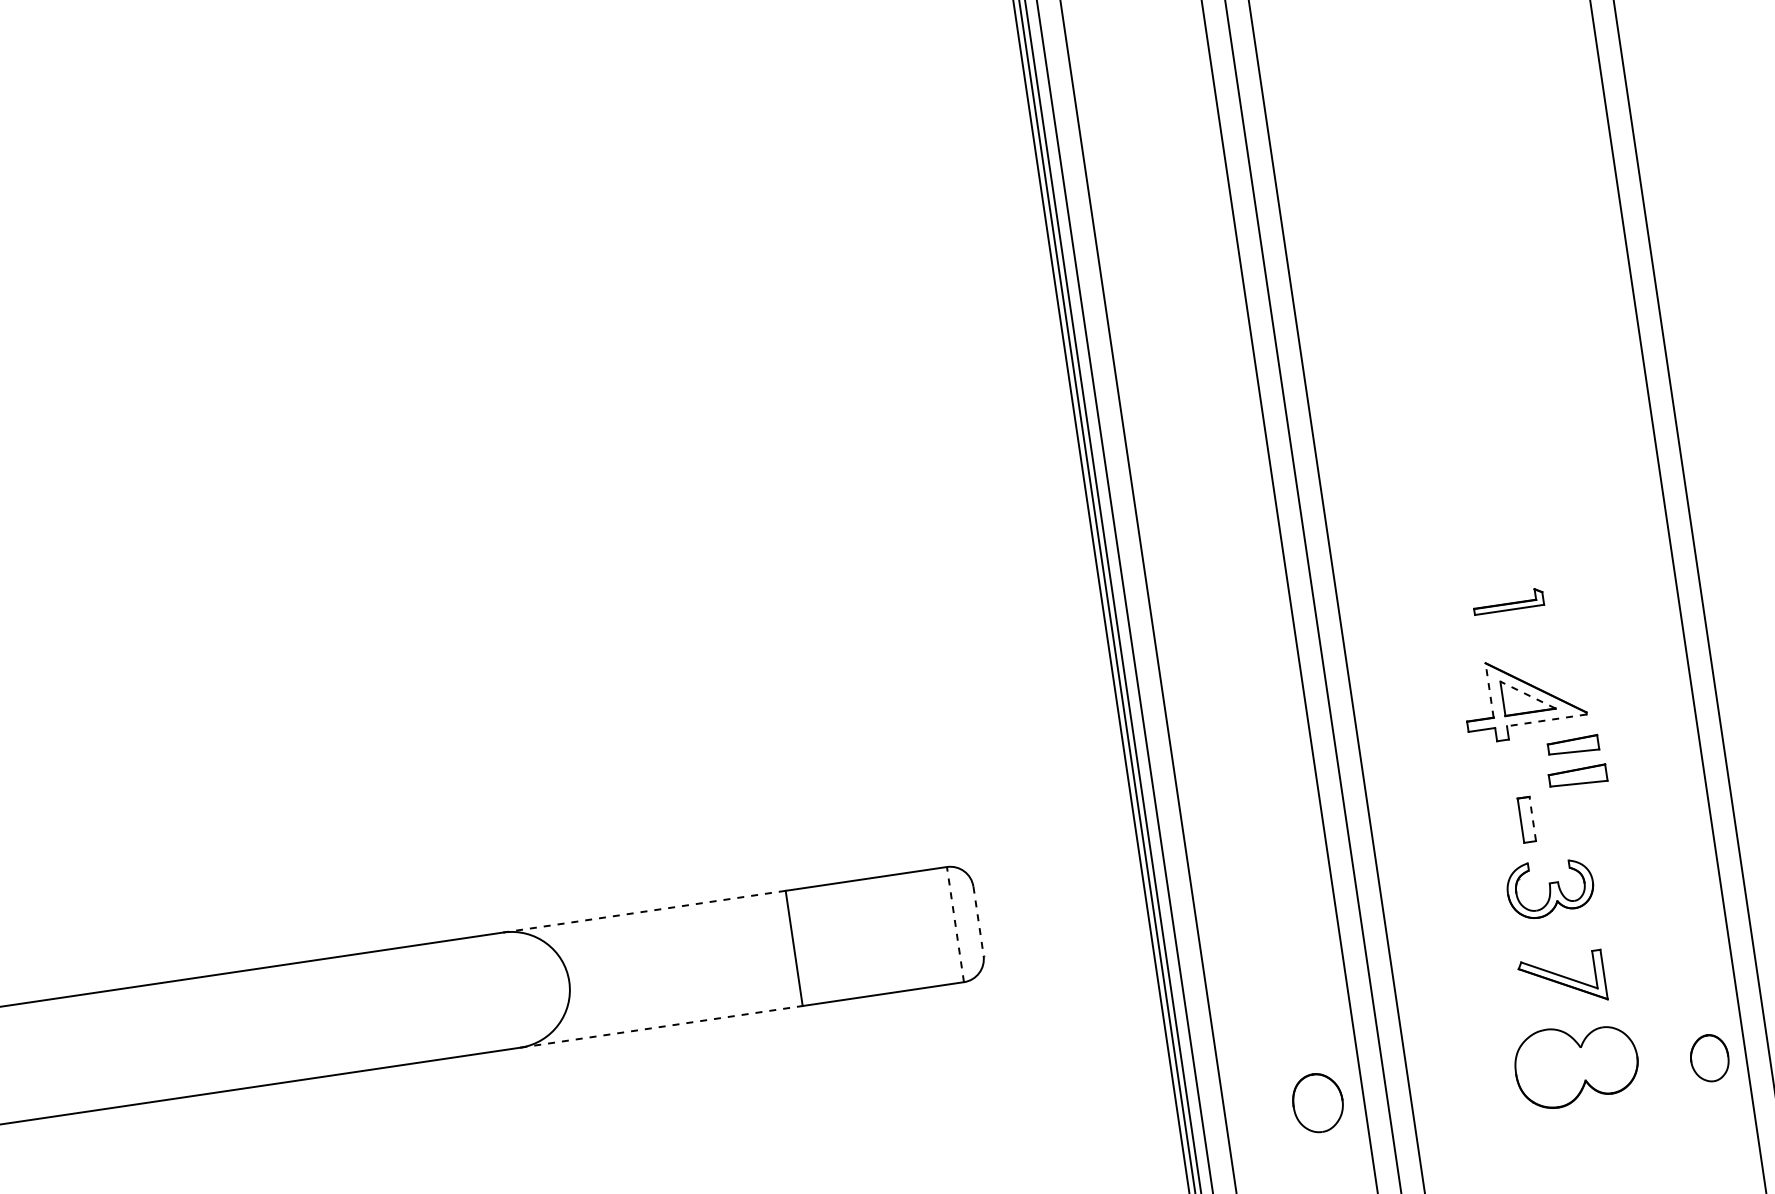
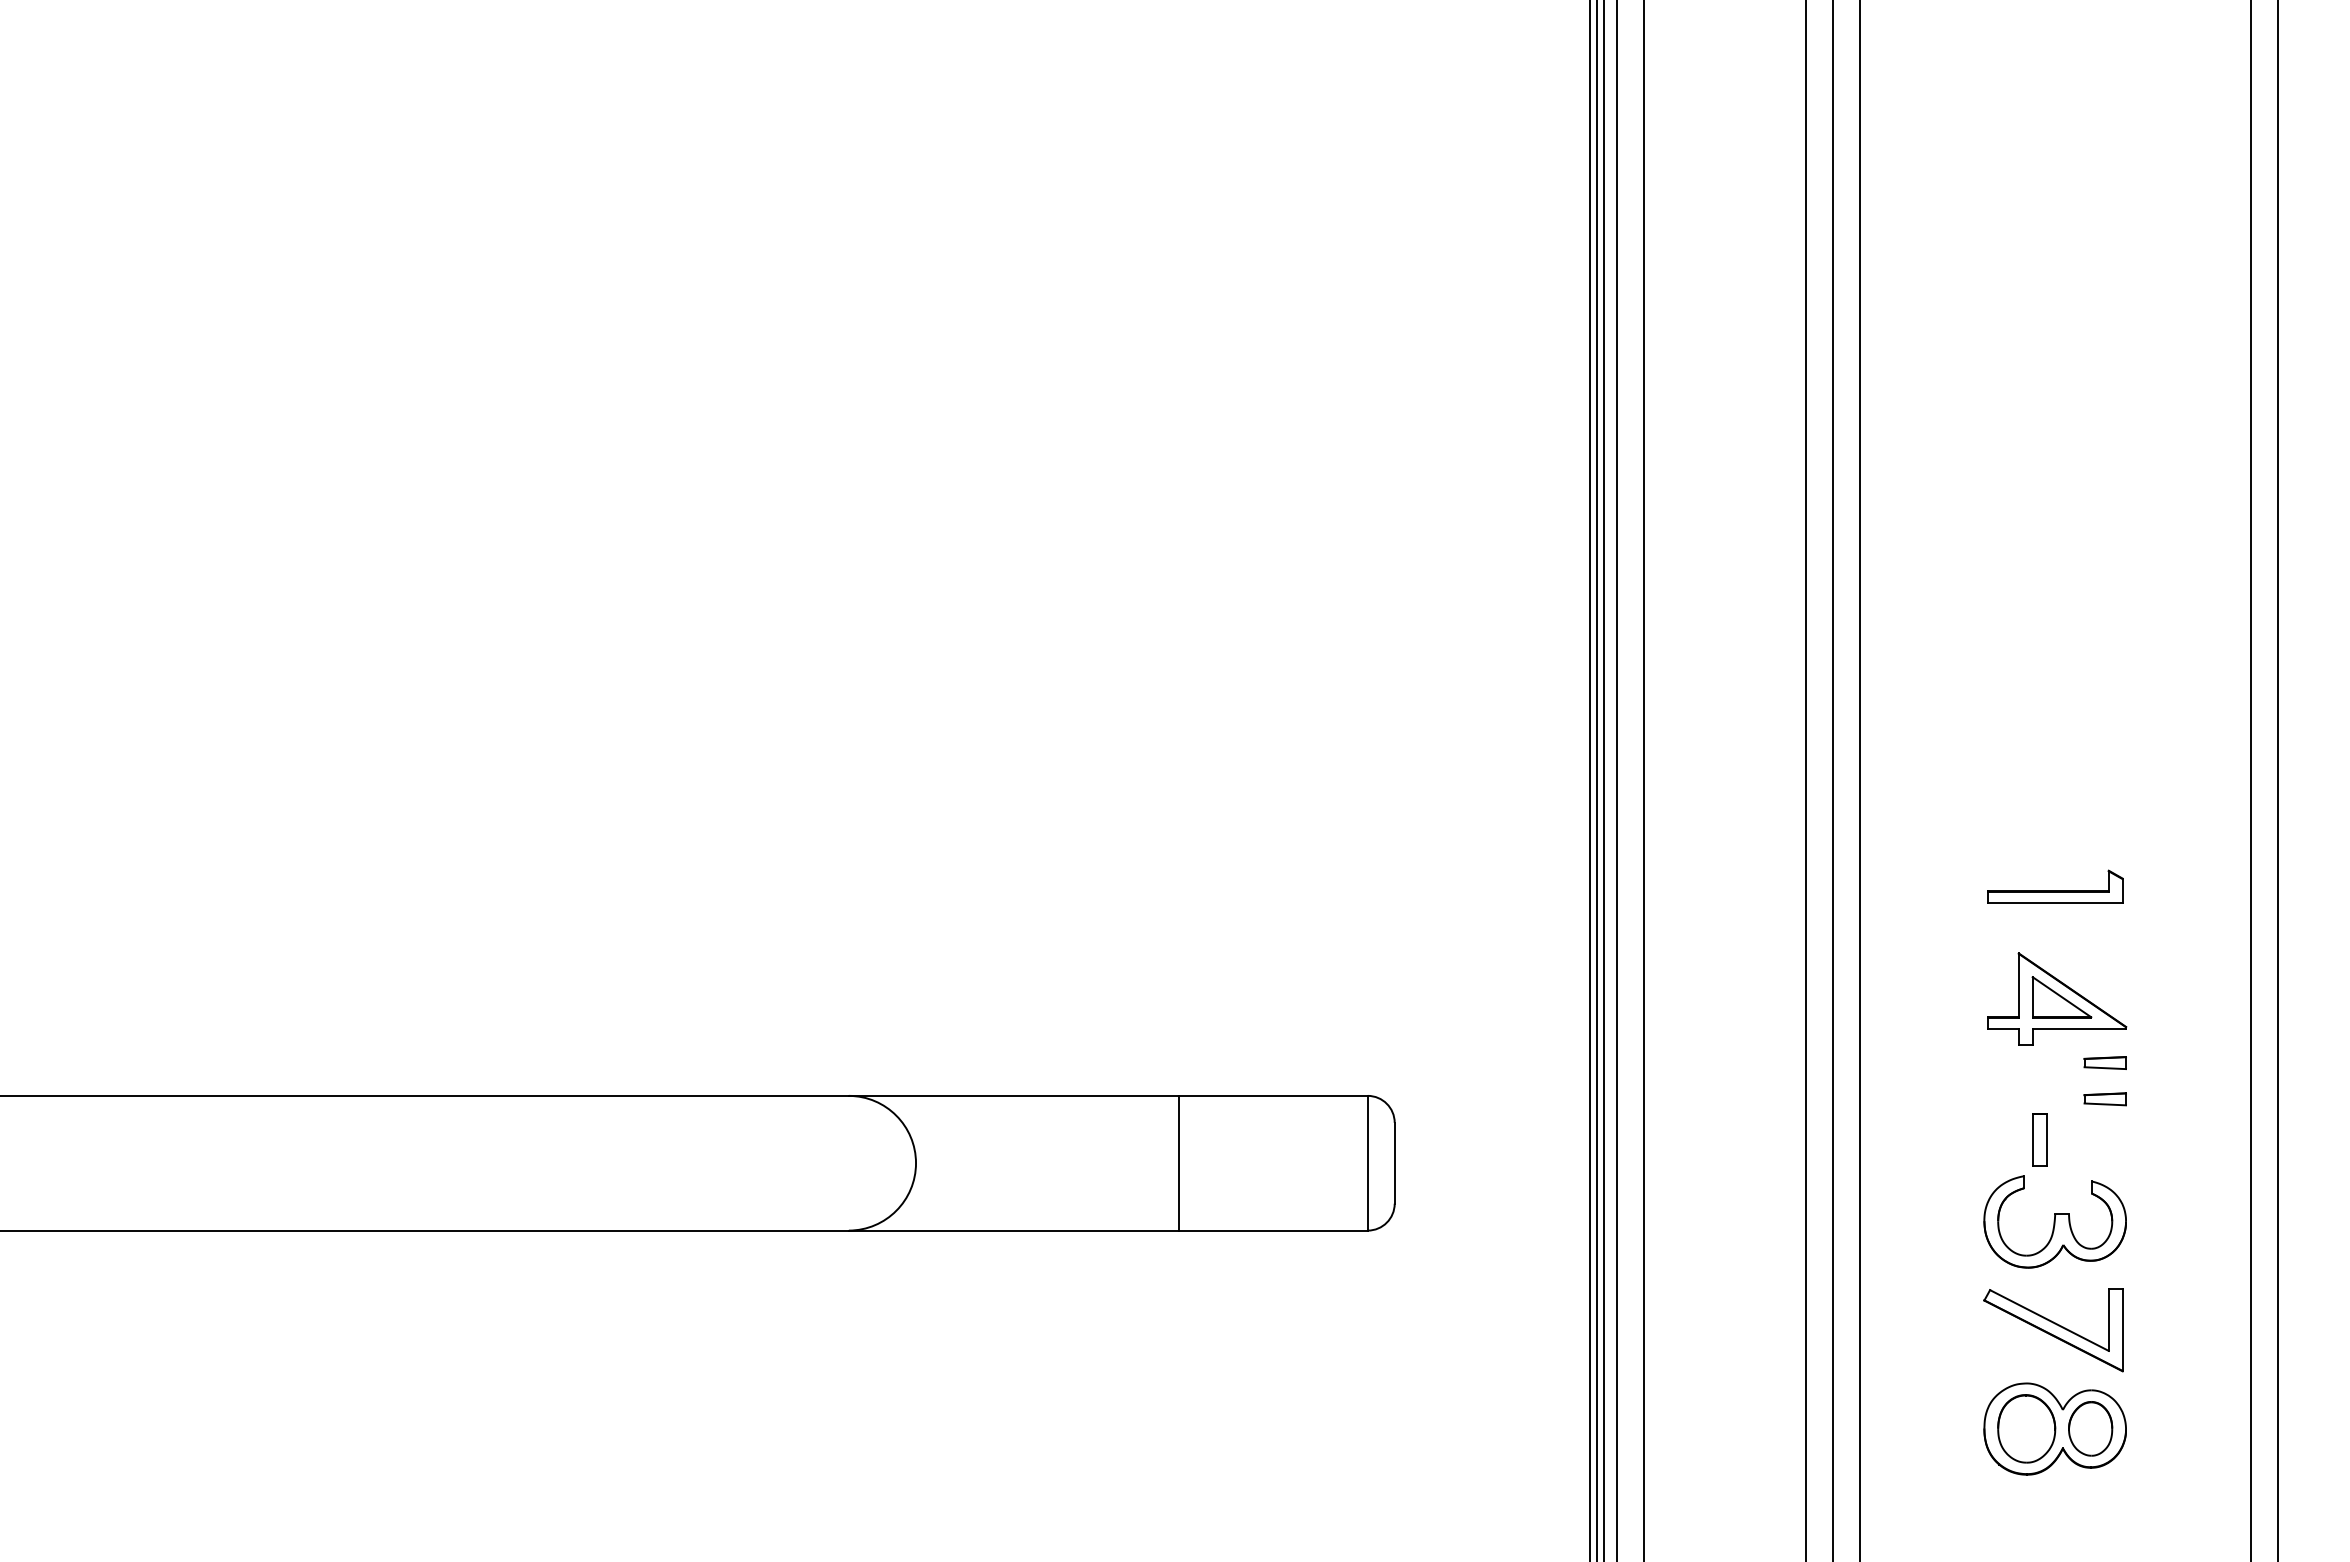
part: (1508, 601) -> (2055, 886), size x1.67
line: (1489, 690) -> (2018, 985), dashed -> solid
line: (1527, 694) -> (2061, 996), dashed -> solid
line: (1547, 720) -> (2079, 1029), dashed -> solid
part: (1572, 745) -> (2104, 1062), size x0.71
part: (1577, 777) -> (2104, 1099), size x0.62
line: (1532, 818) -> (2046, 1139), dashed -> solid
part: (1549, 887) -> (2054, 1221), size x1.43
line: (644, 911) -> (1013, 1095), dashed -> solid
line: (978, 921) -> (1394, 1163), dashed -> solid
line: (955, 924) -> (1367, 1162), dashed -> solid
part: (1562, 981) -> (2053, 1330), size x1.43
line: (661, 1026) -> (1014, 1230), dashed -> solid
part: (1709, 1058) -> (2090, 1428), moved
part: (1317, 1102) -> (2026, 1428), moved

